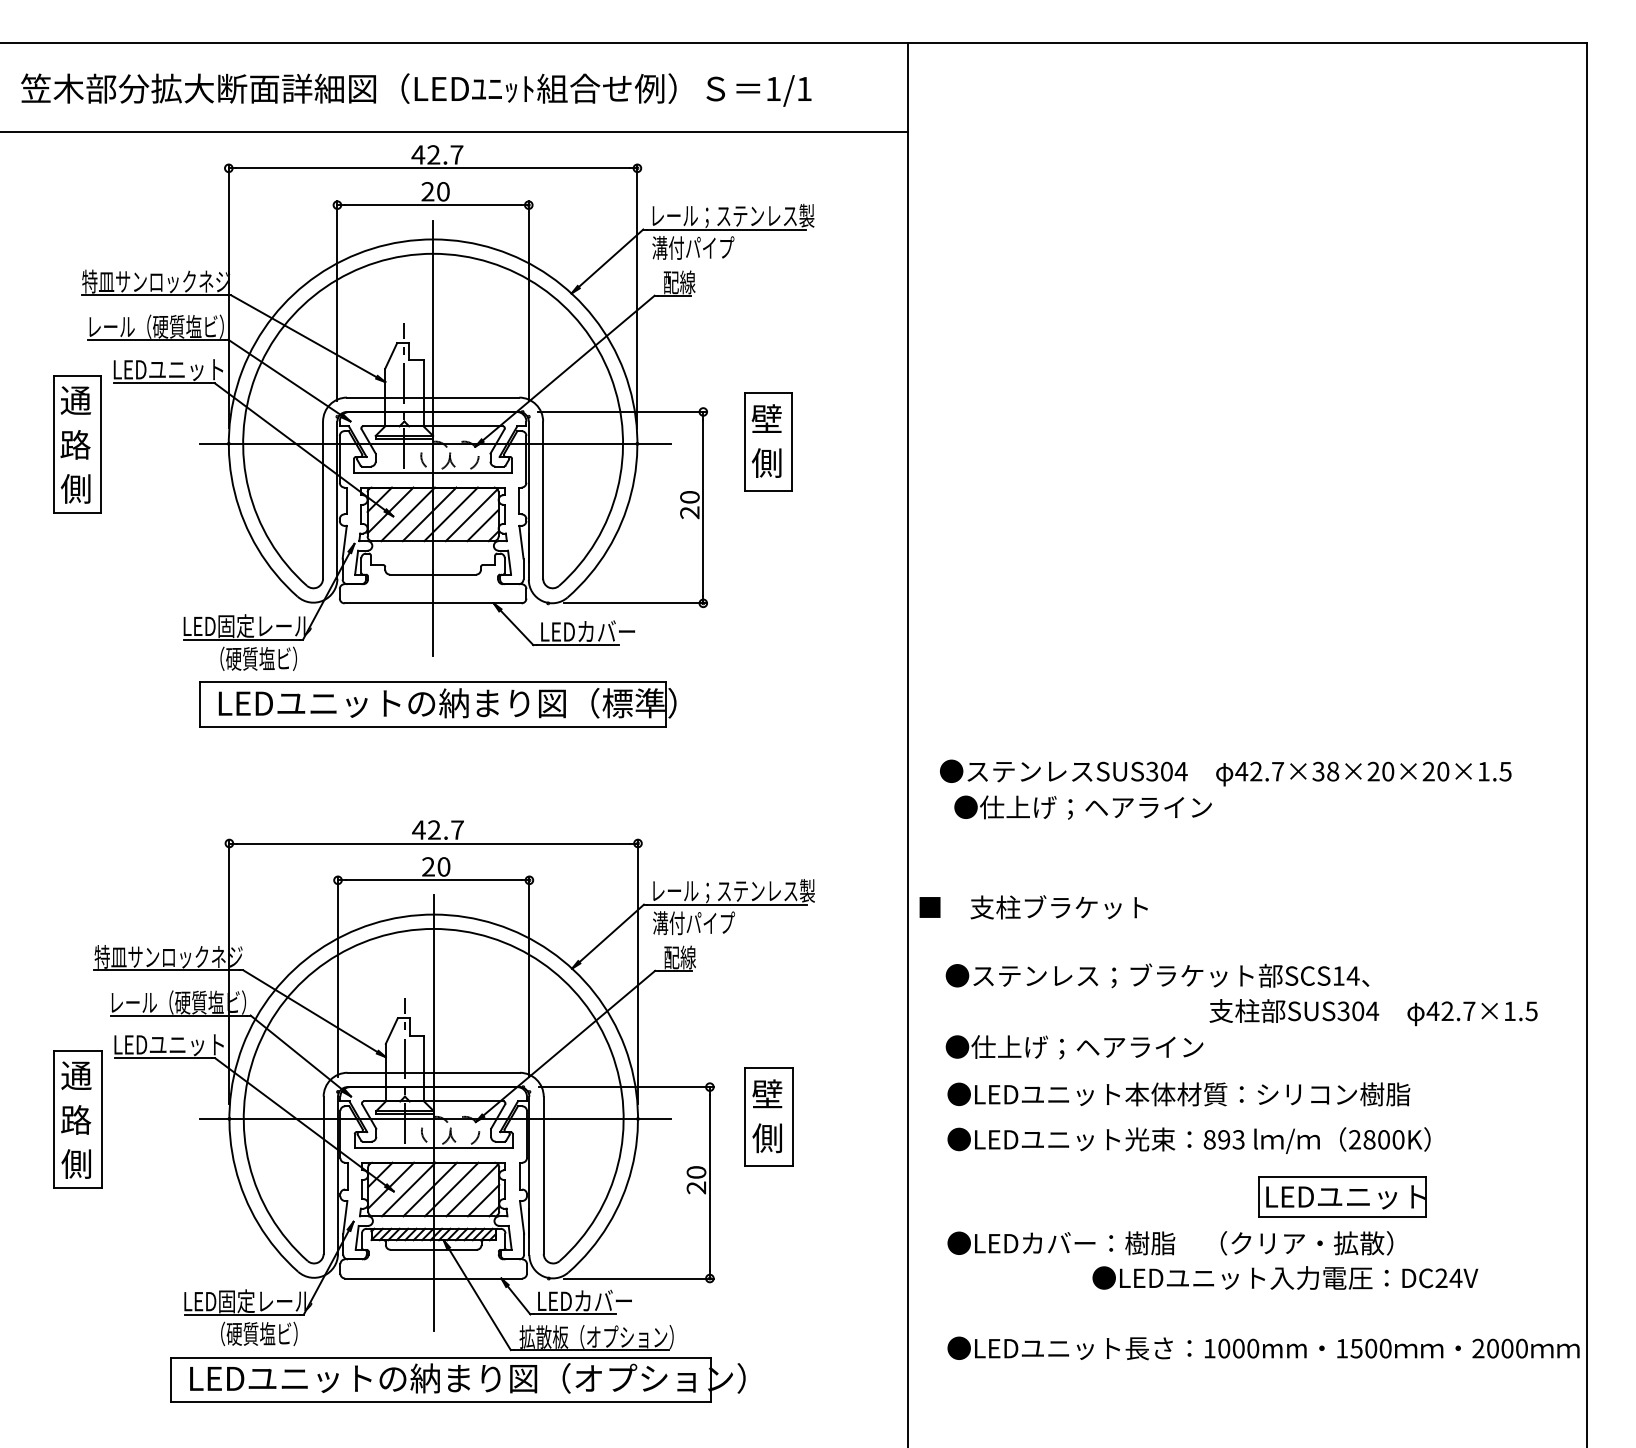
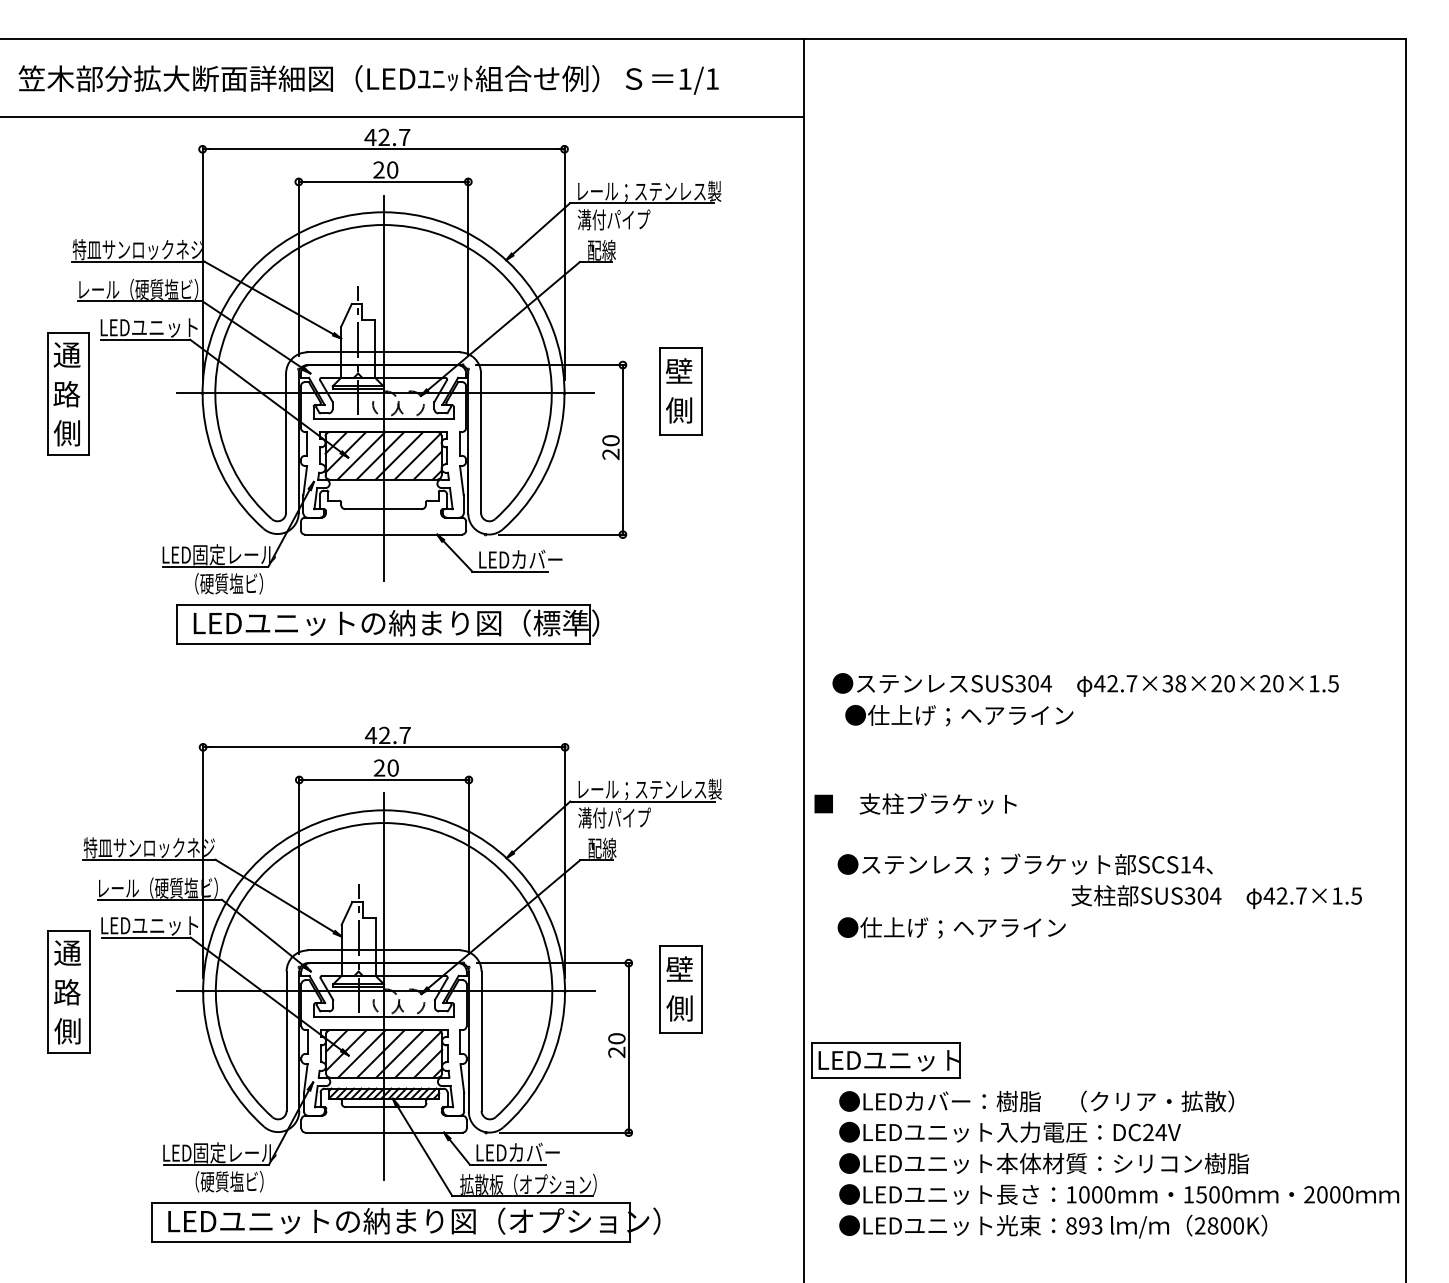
text: (1178, 1094) -> (1043, 1163), moved
text: (1188, 1140) -> (1052, 1226), moved
part: (1342, 1196) -> (886, 1060), moved
text: (1285, 1277) -> (1010, 1131), moved

